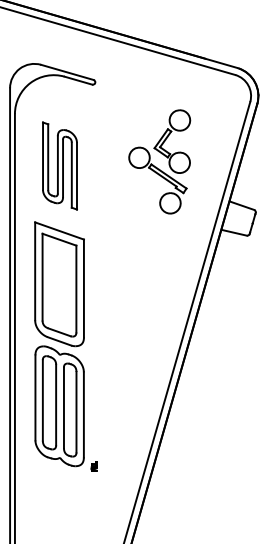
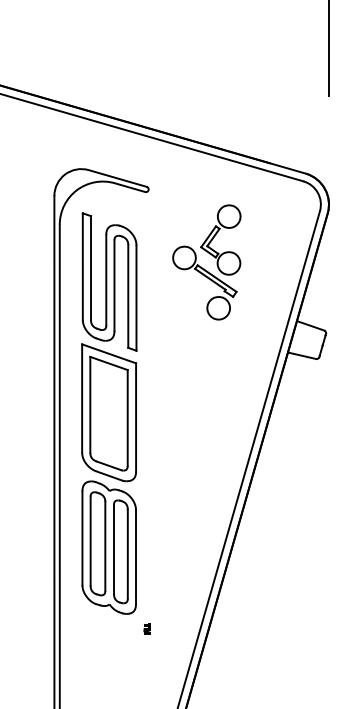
part: (59, 165) -> (109, 281), size x1.43
part: (157, 167) -> (204, 268), moved
part: (93, 466) -> (146, 628), moved

